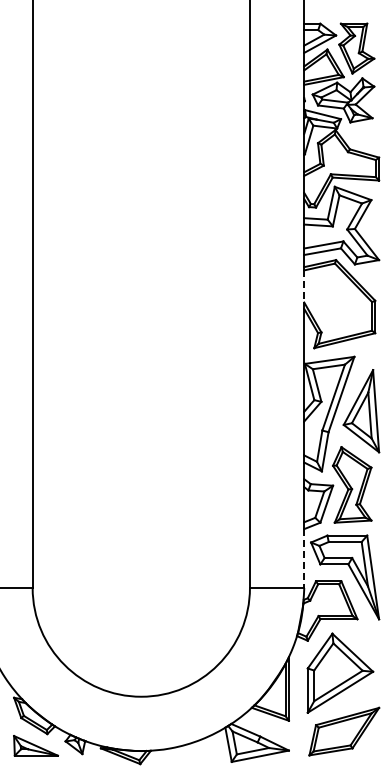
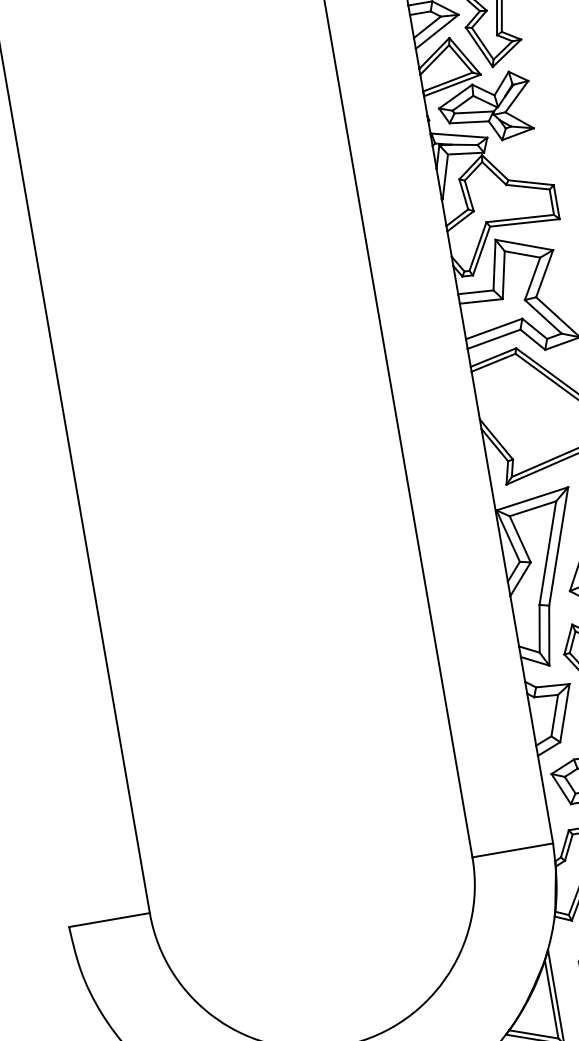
line: (304, 286) -> (476, 395), dashed -> solid
line: (304, 559) -> (546, 800), dashed -> solid

